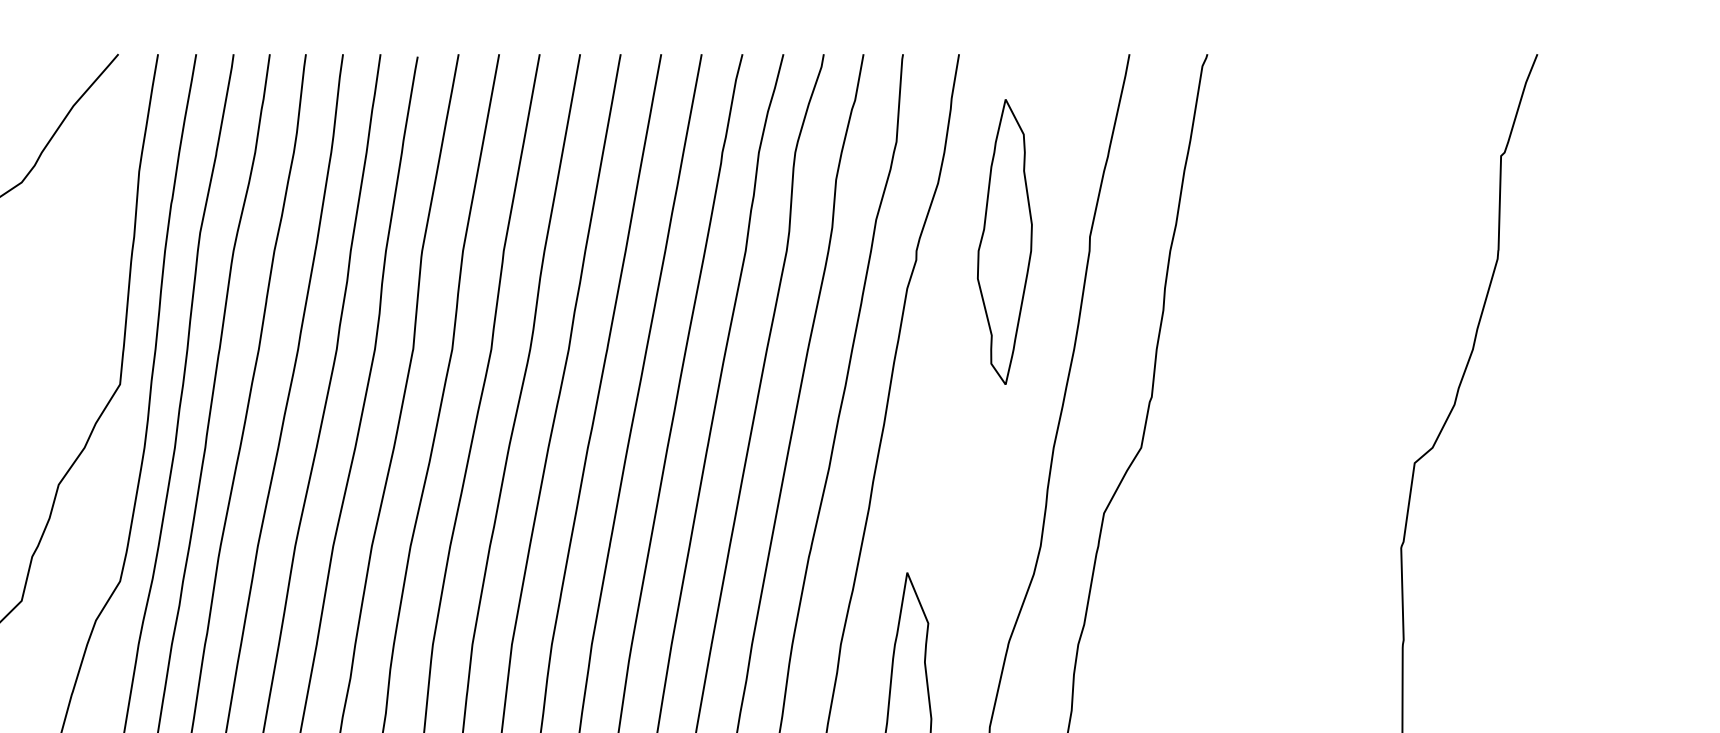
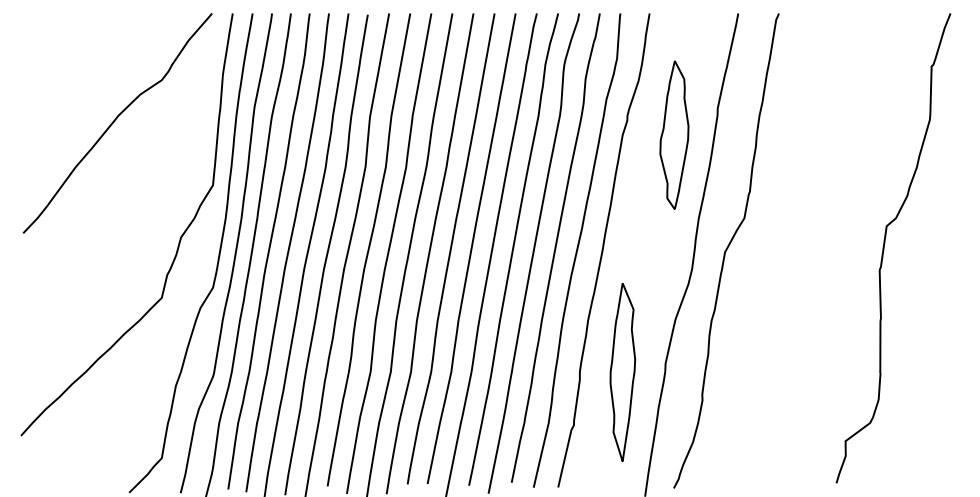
part: (1005, 240) -> (674, 134), moved

